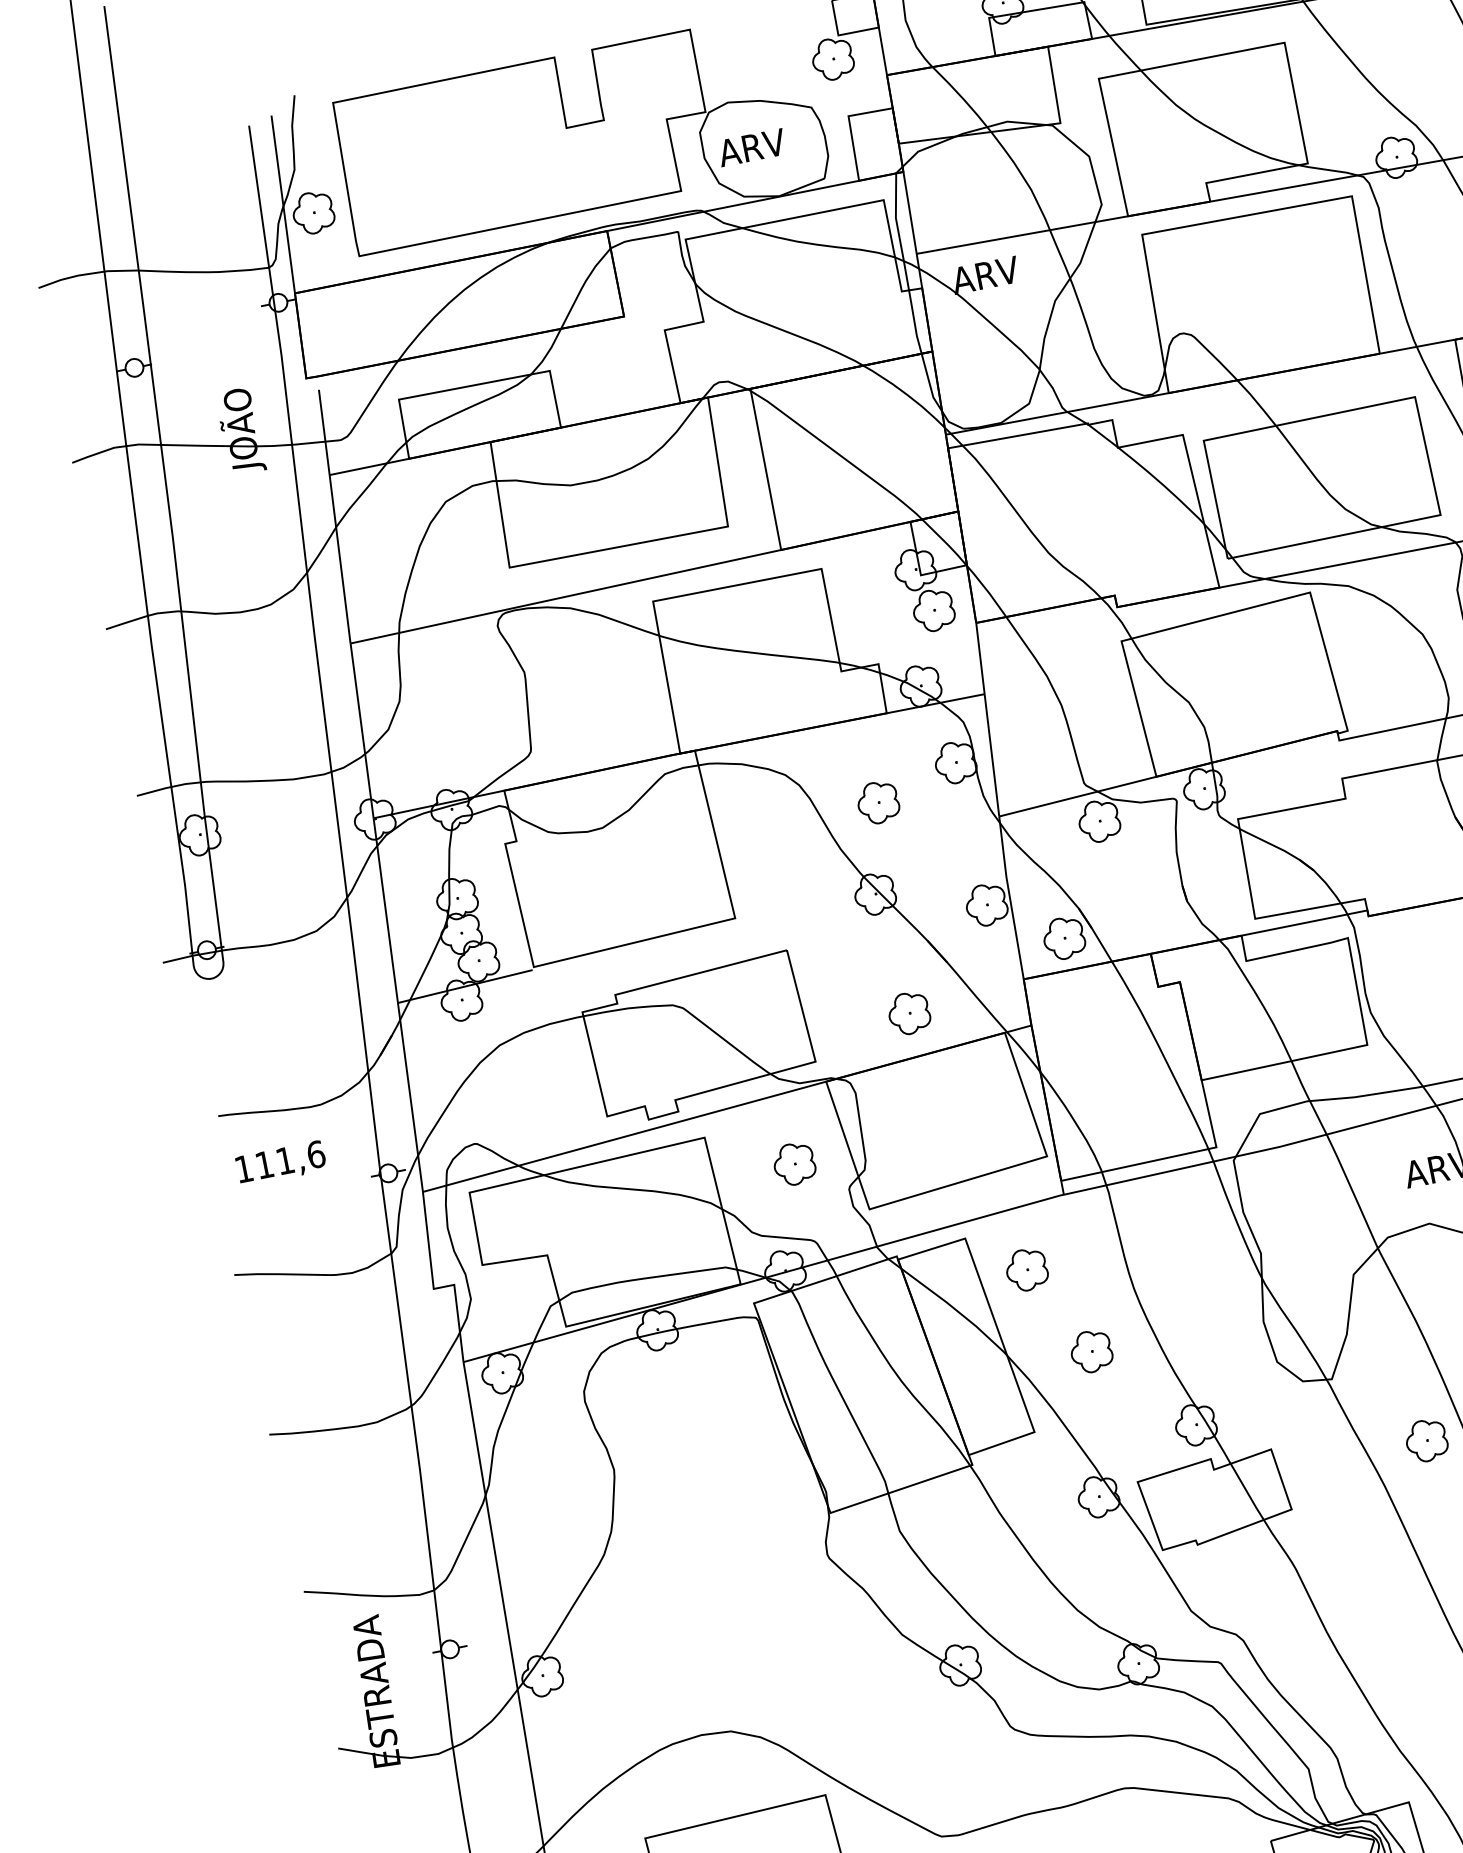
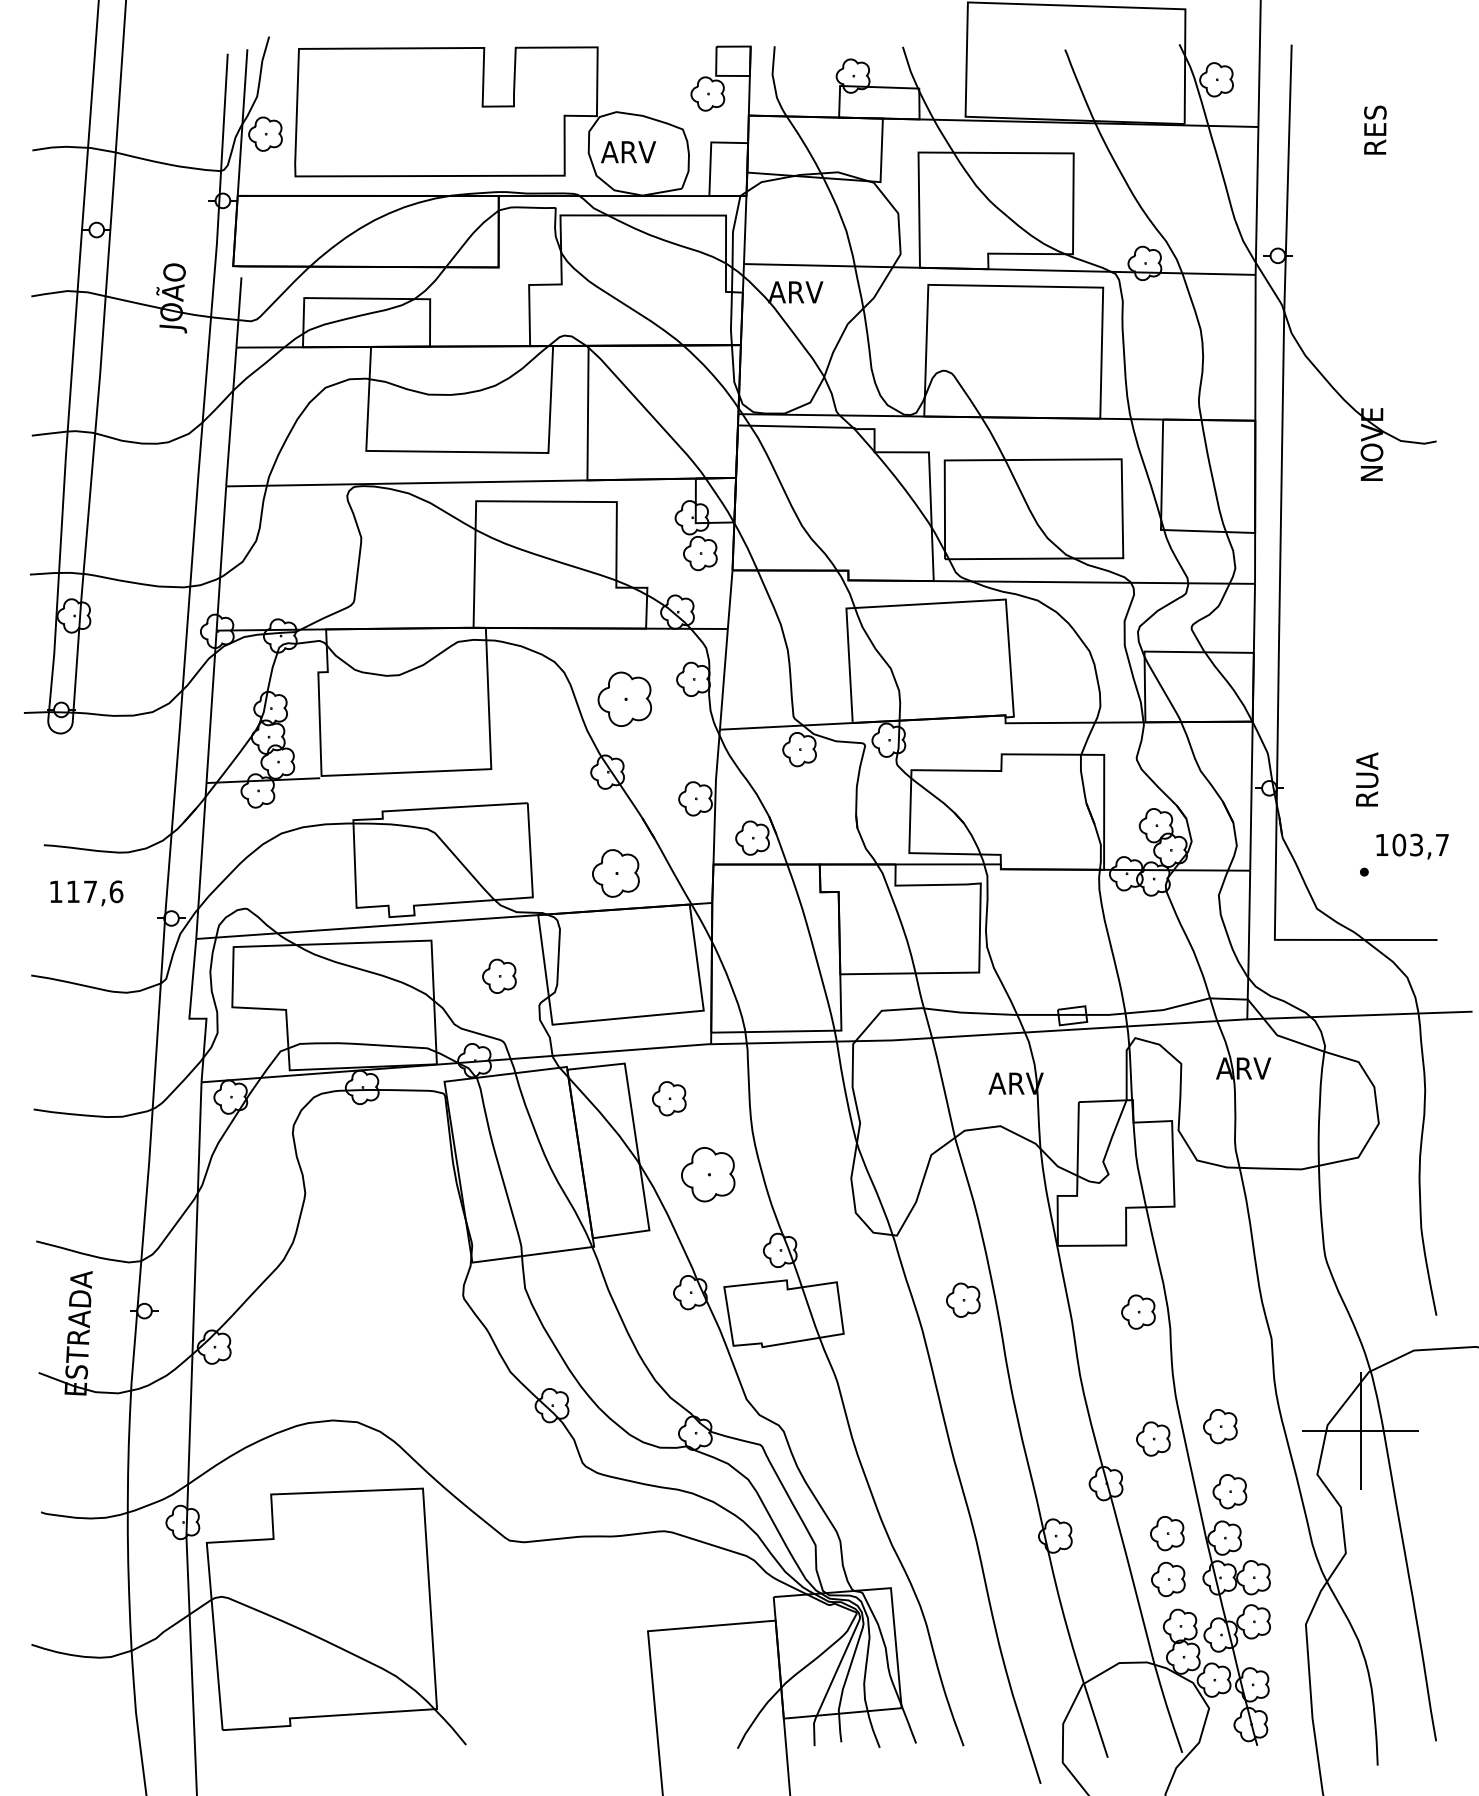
part: (877, 801) -> (624, 698), size x1.6
part: (908, 1013) -> (615, 873), size x1.4
text: (285, 1160) -> (90, 891), 111,6 -> 117,6
part: (1090, 1351) -> (707, 1174), size x1.6

